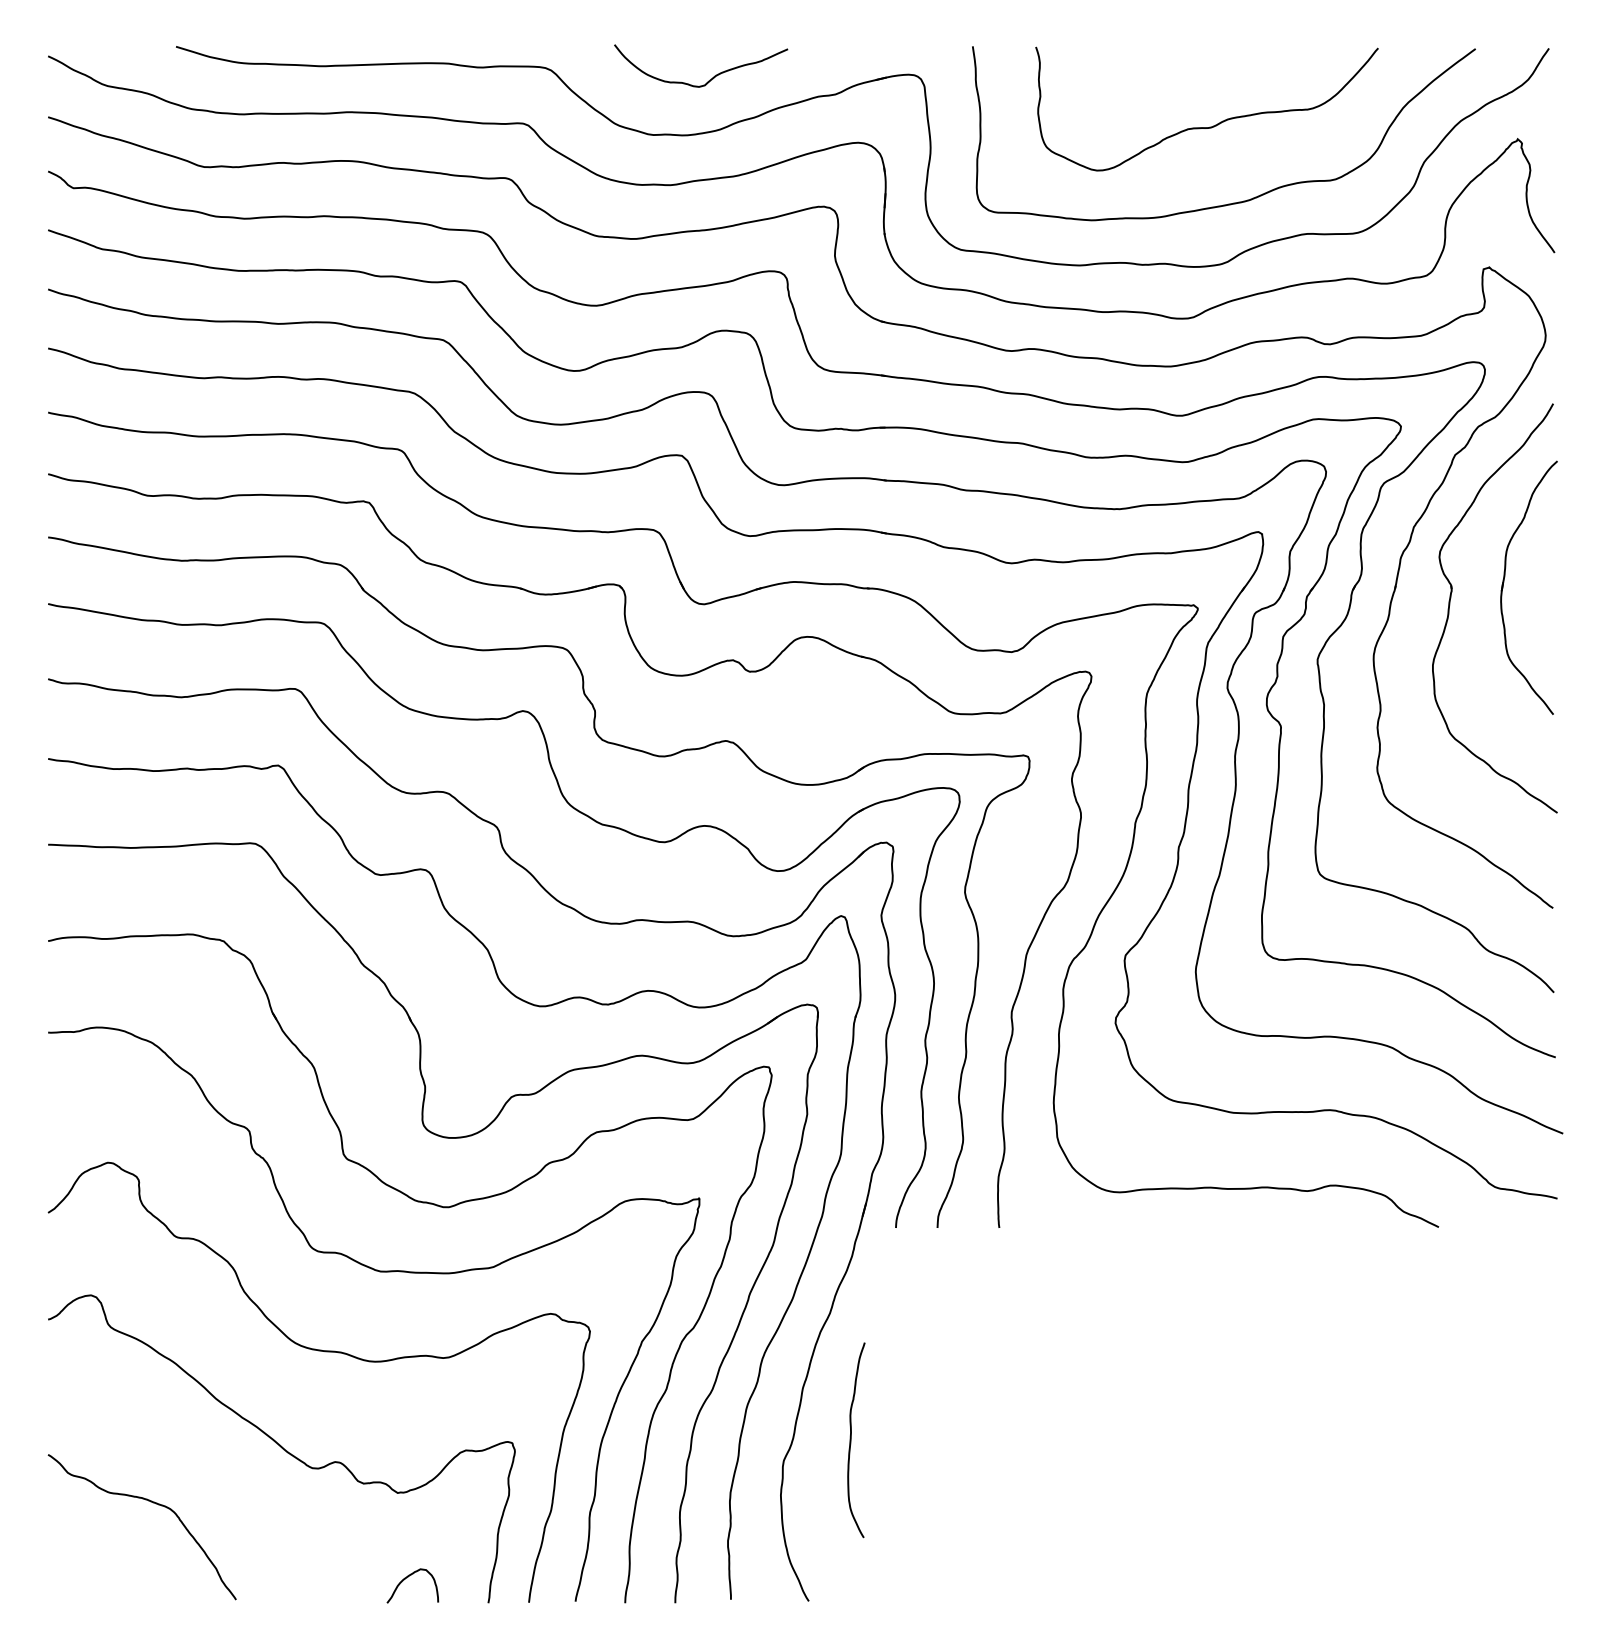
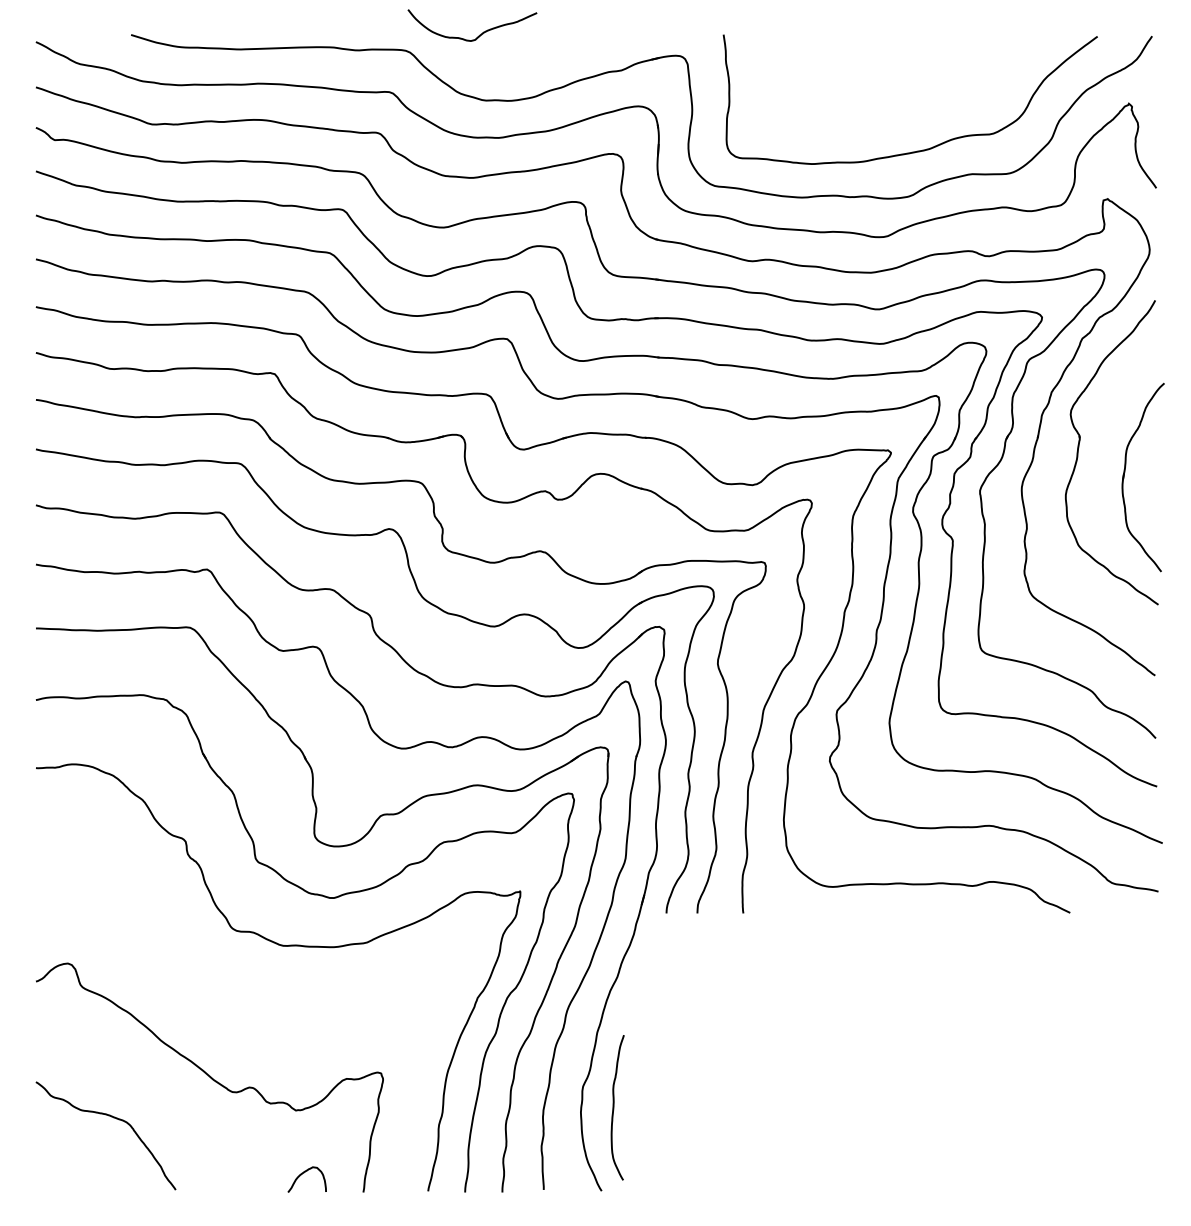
curve: (713, 76) -> (481, 33), moved
curve: (1209, 126) -> (899, 94), removed
part: (1504, 582) -> (1125, 473), moved
curve: (325, 1352) -> (242, 1006), removed
curve: (851, 1440) -> (614, 1107), moved

